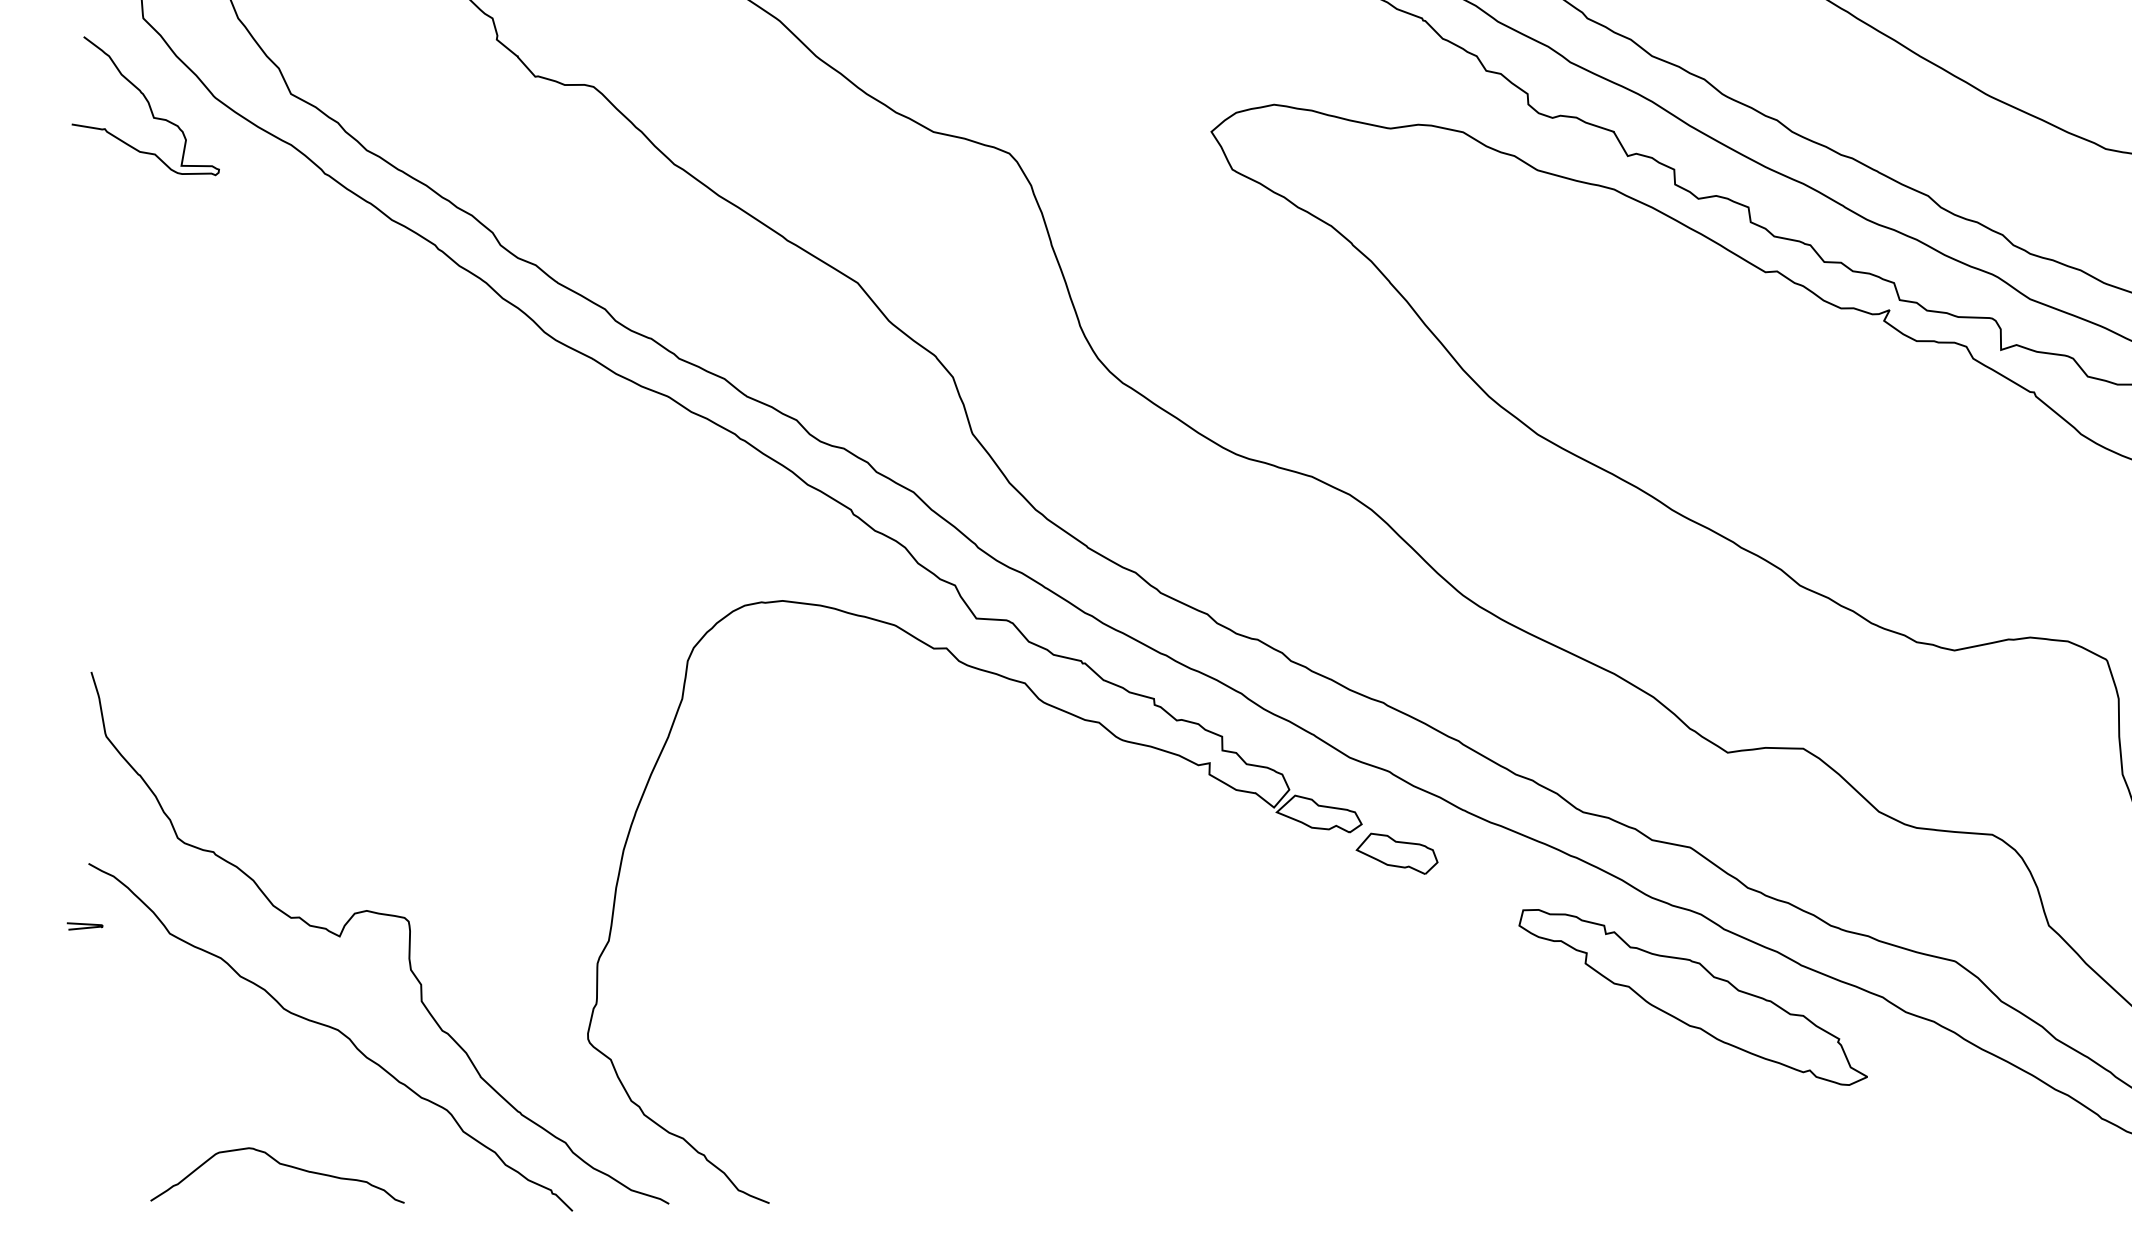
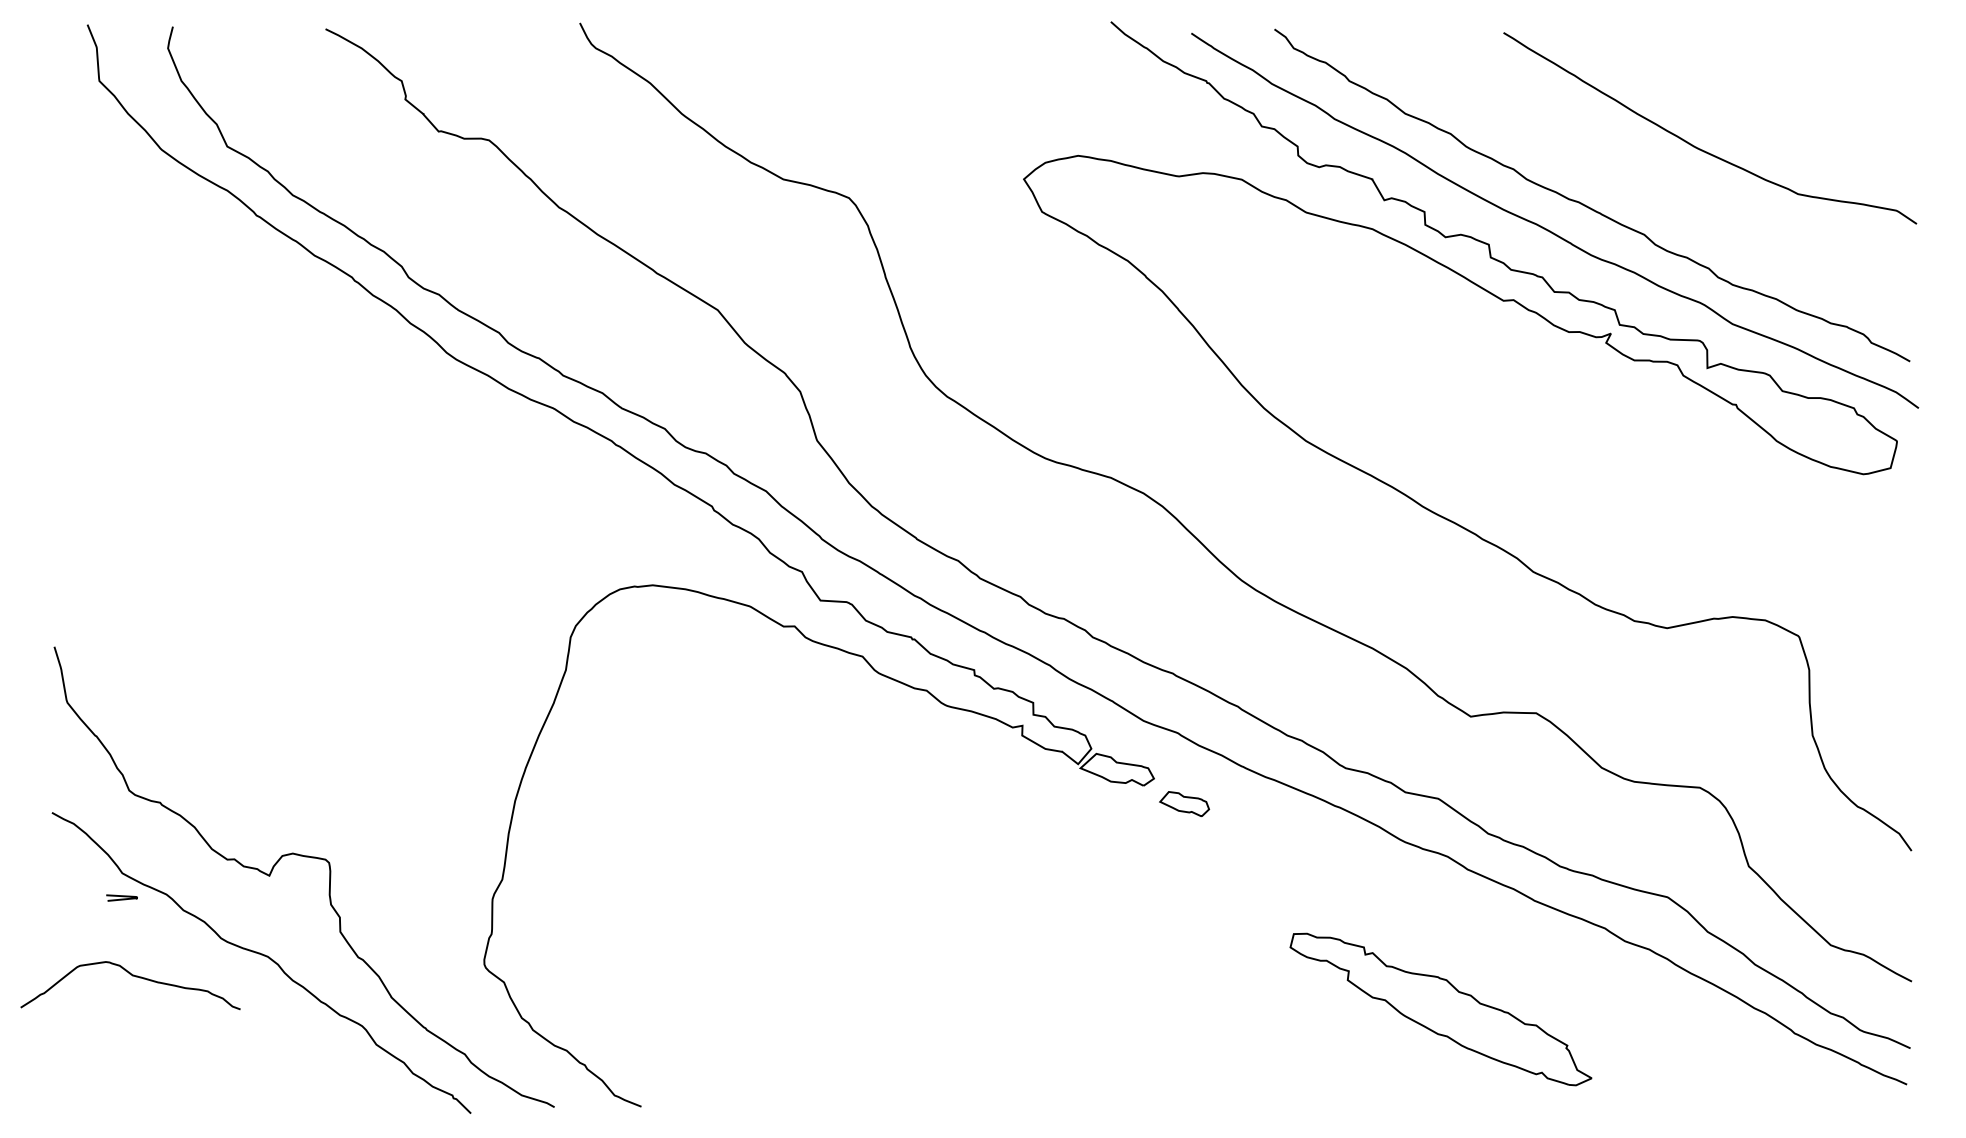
curve: (148, 105) -> (103, 156), removed
part: (1396, 853) -> (1184, 803), size x0.7
curve: (84, 924) -> (121, 896), moved
part: (1692, 997) -> (1440, 1009), moved
curve: (279, 1164) -> (132, 976), moved

